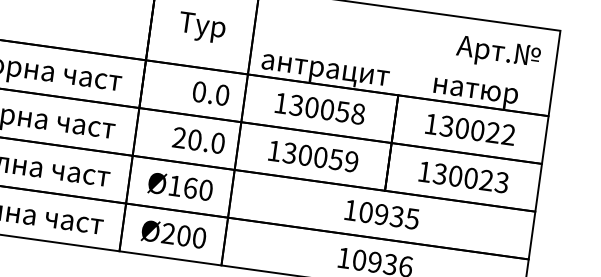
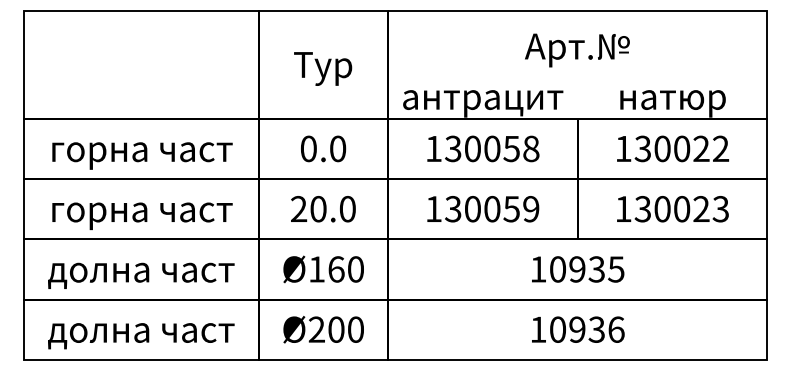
text: (498, 54) -> (577, 50), moved
text: (211, 93) -> (323, 148), moved
text: (198, 140) -> (323, 209), moved

